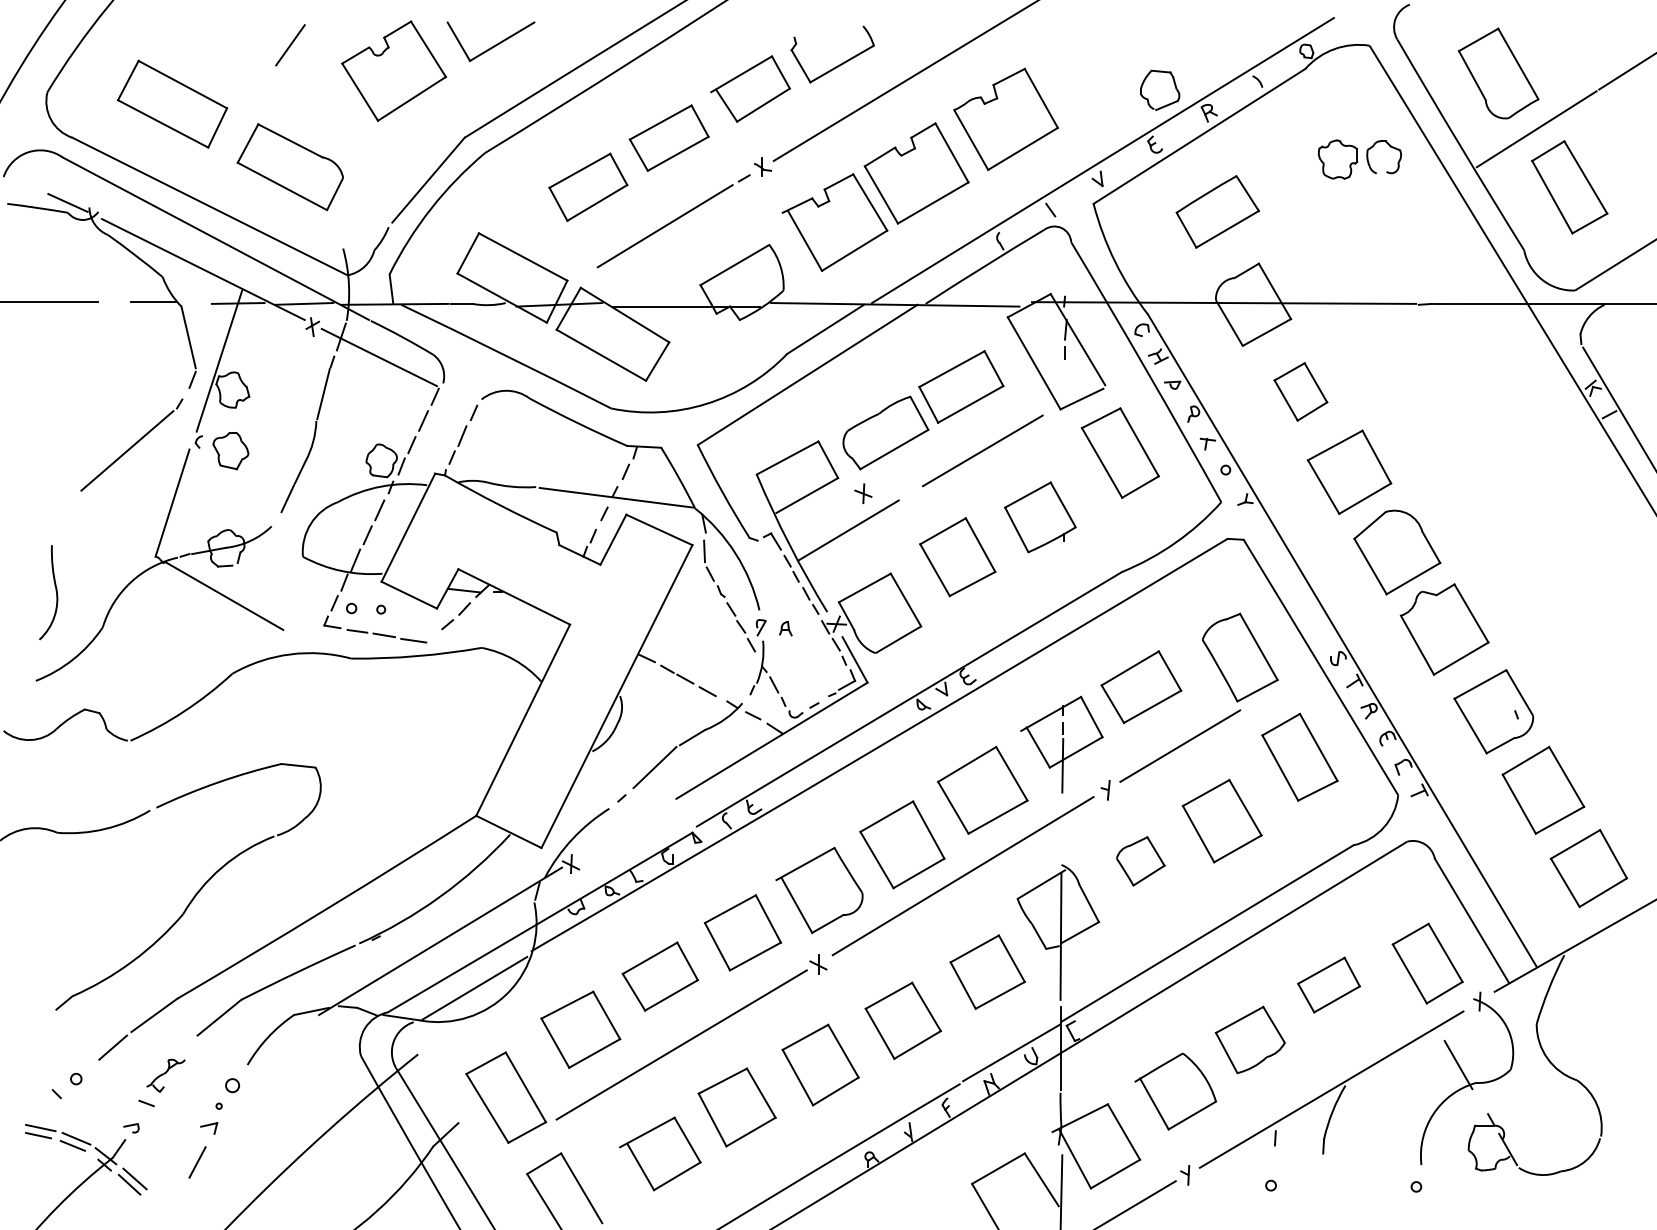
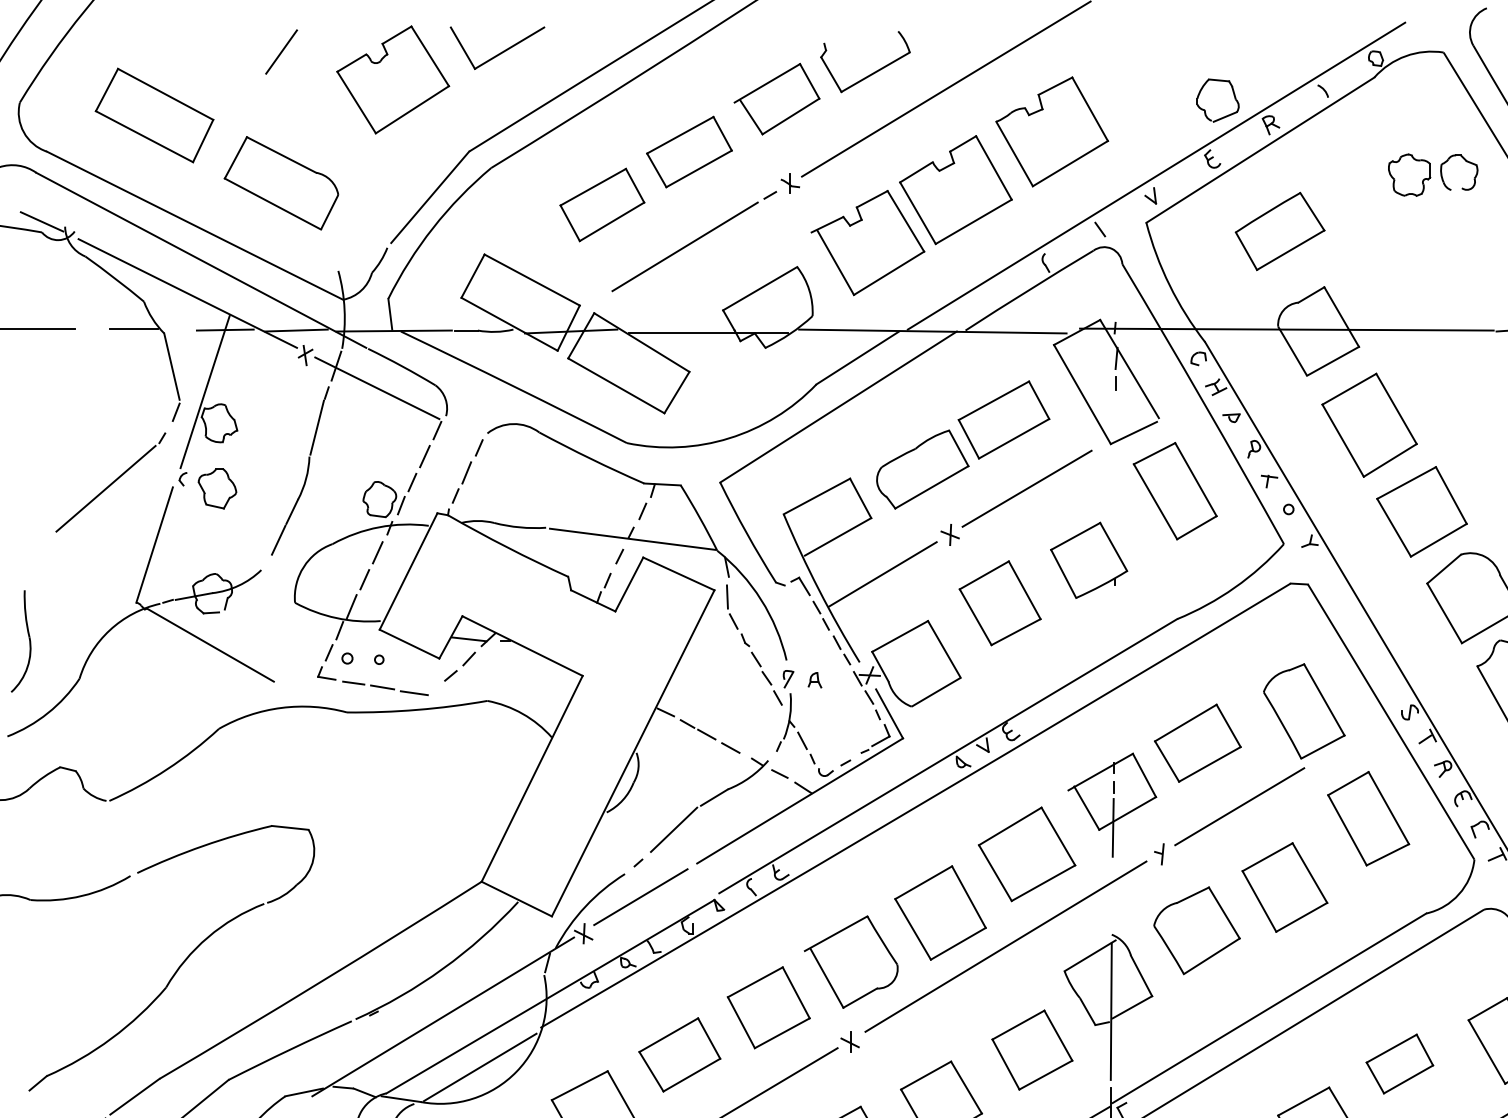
part: (1300, 391) -> (1369, 424), size x1.67
part: (863, 493) -> (950, 534), moved
line: (623, 830) -> (640, 897), added
part: (1140, 861) -> (1196, 930), size x1.67

